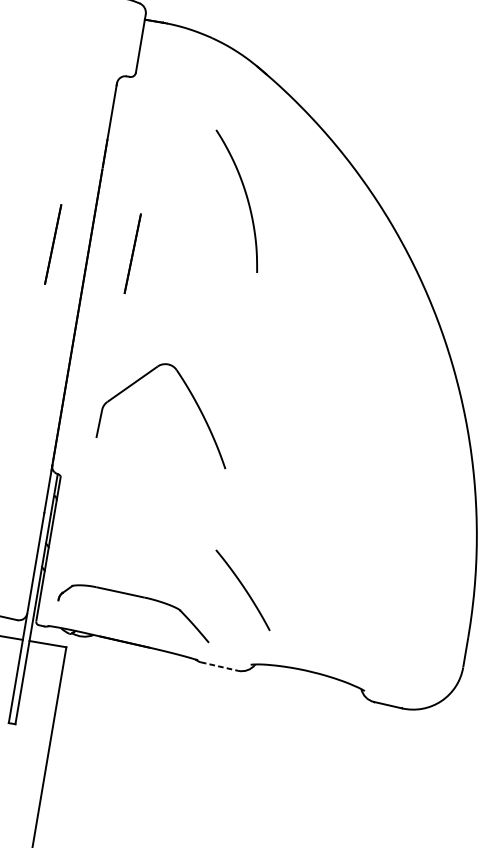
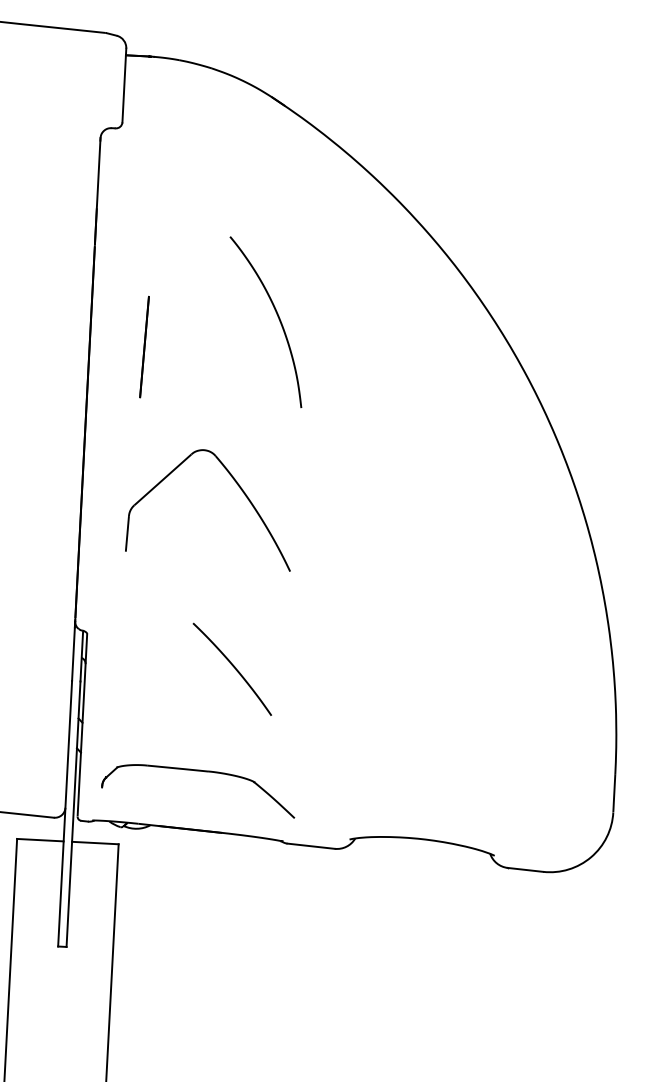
curve: (246, 198) -> (277, 317), moved
line: (53, 244) -> (44, 347), removed
part: (192, 398) -> (239, 488), moved
curve: (243, 588) -> (232, 666), moved
line: (219, 666) -> (311, 846), dashed -> solid

